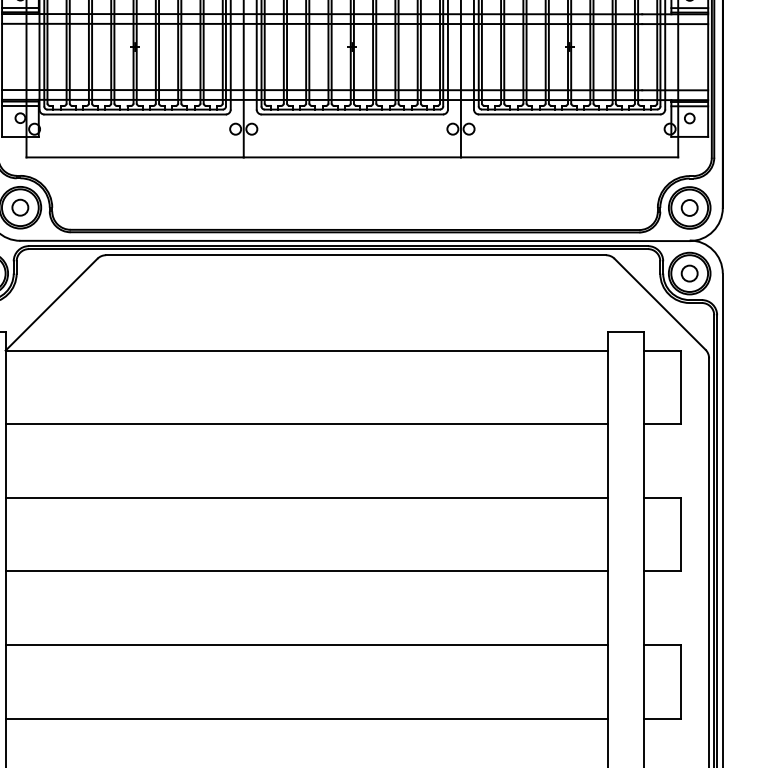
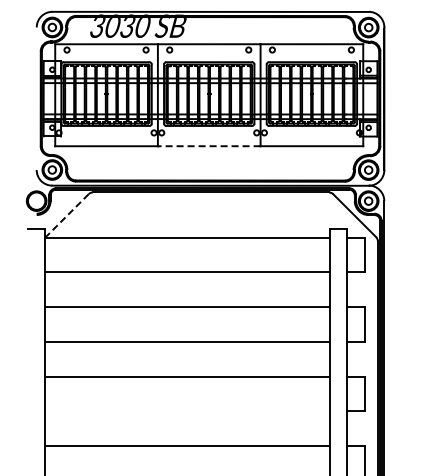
line: (350, 157) -> (208, 146), solid -> dashed
line: (52, 303) -> (67, 215), solid -> dashed
line: (306, 718) -> (187, 411), removed

